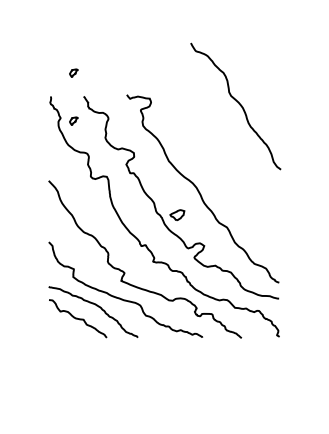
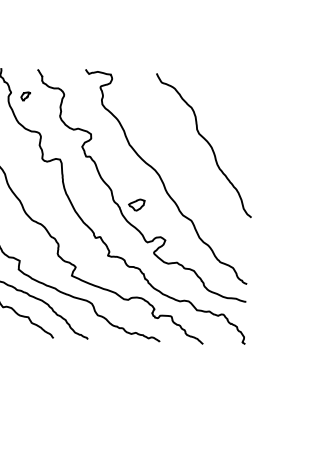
part: (73, 72) -> (27, 42), removed
curve: (239, 105) -> (208, 144), moved

